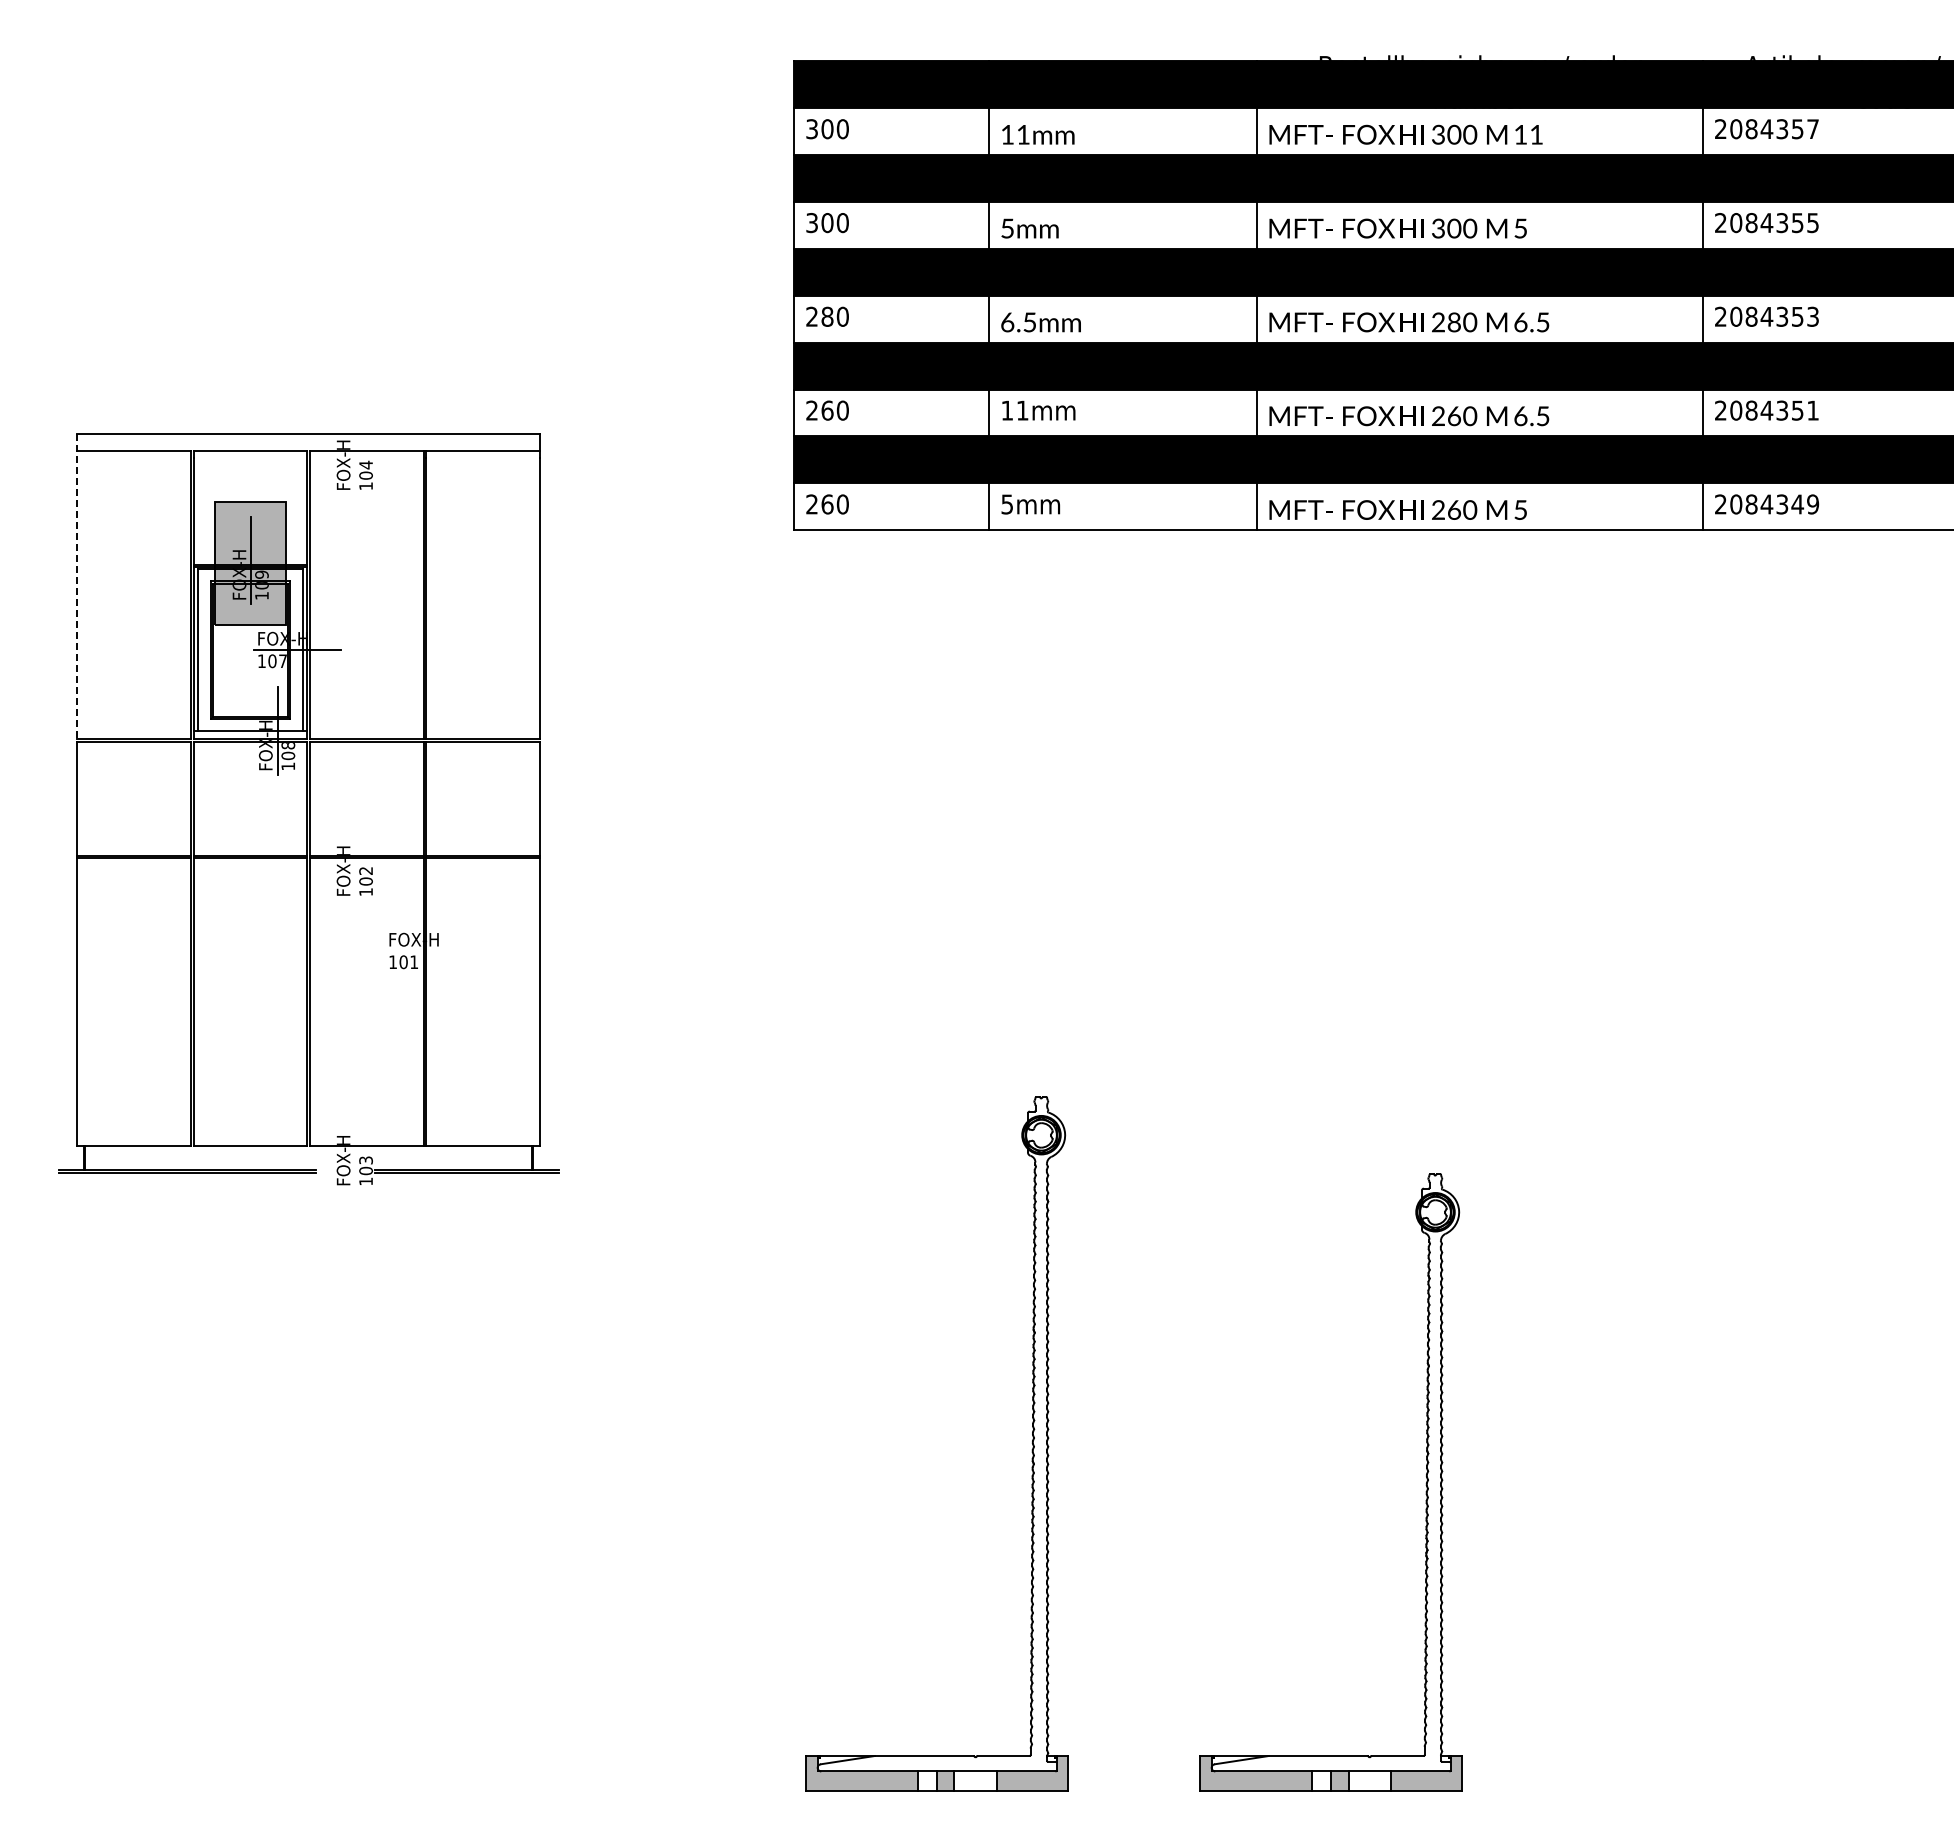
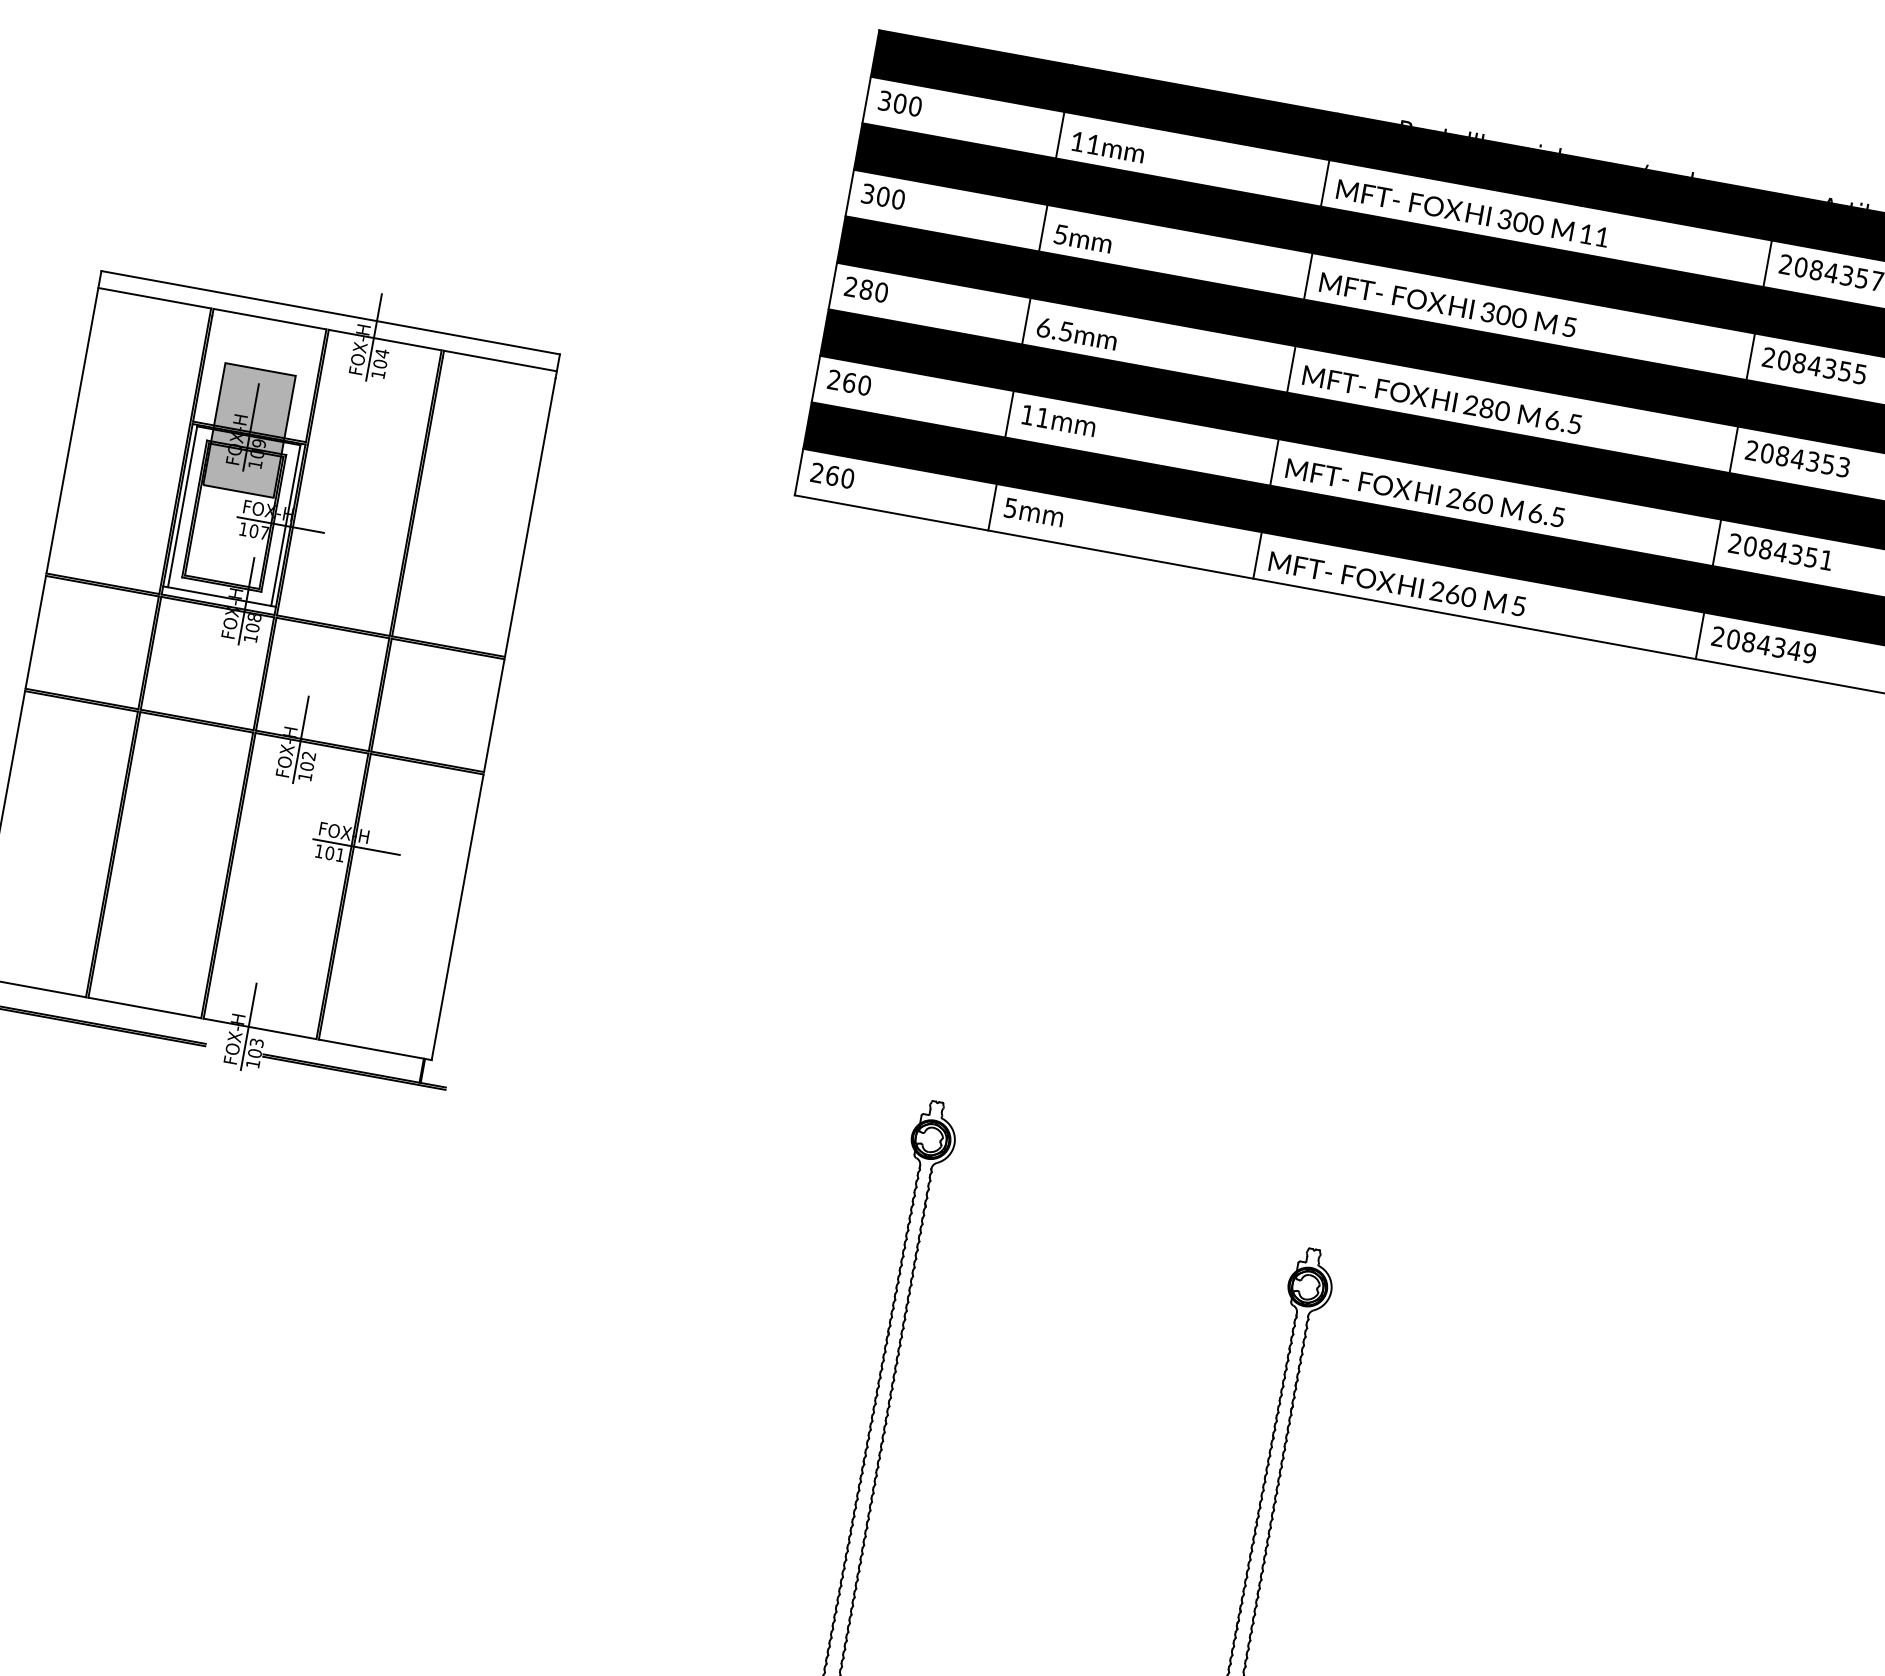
line: (355, 450) -> (374, 337), added
line: (77, 586) -> (74, 421), dashed -> solid
line: (355, 856) -> (301, 739), added
line: (428, 951) -> (356, 847), added
line: (355, 1145) -> (249, 1026), added

